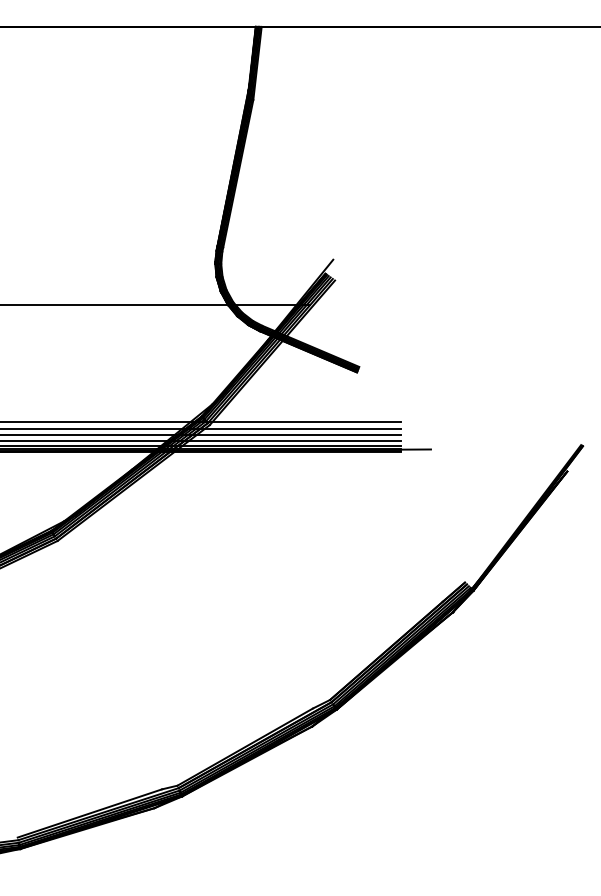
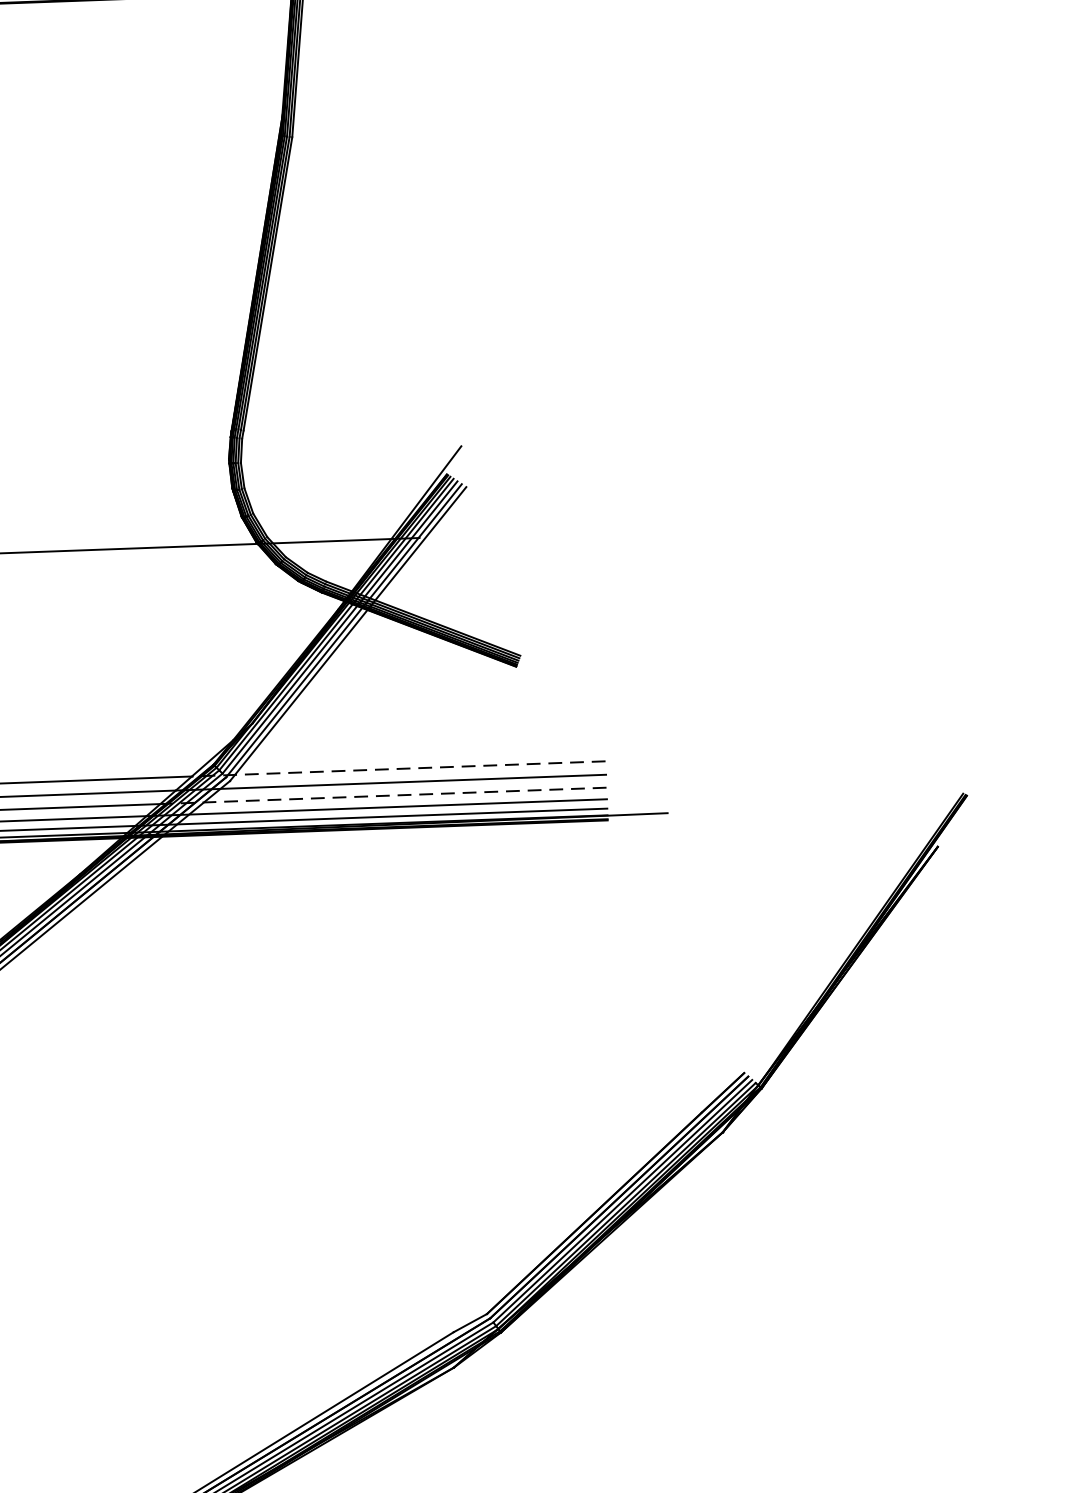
line: (295, 422) -> (398, 769), solid -> dashed
line: (286, 435) -> (381, 796), solid -> dashed

